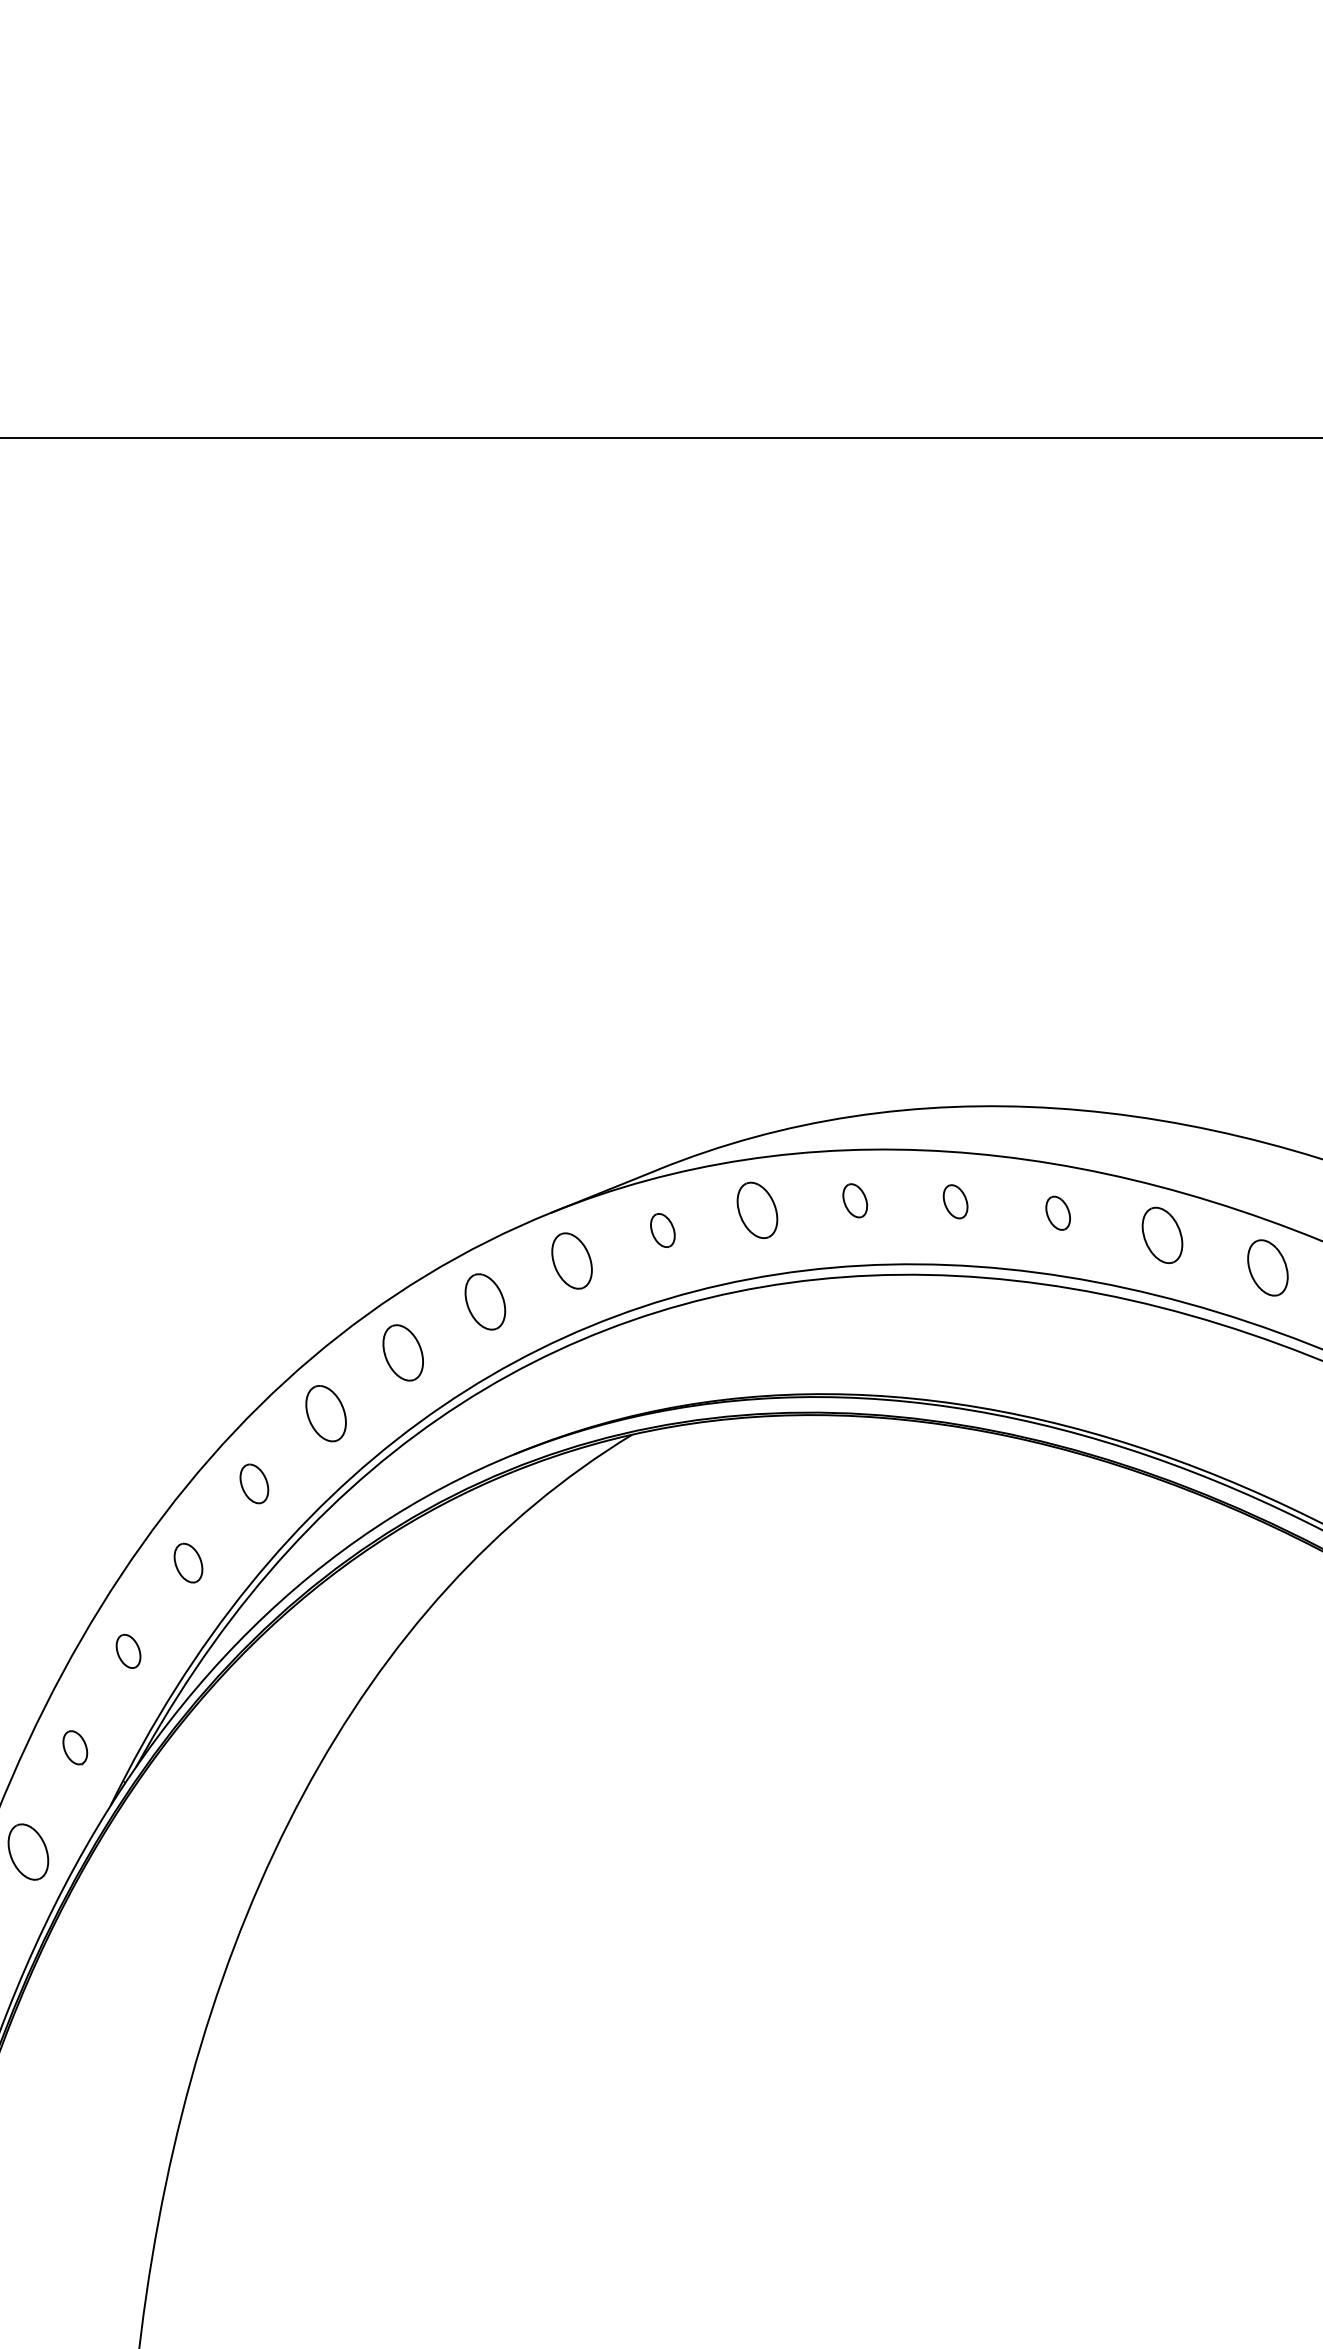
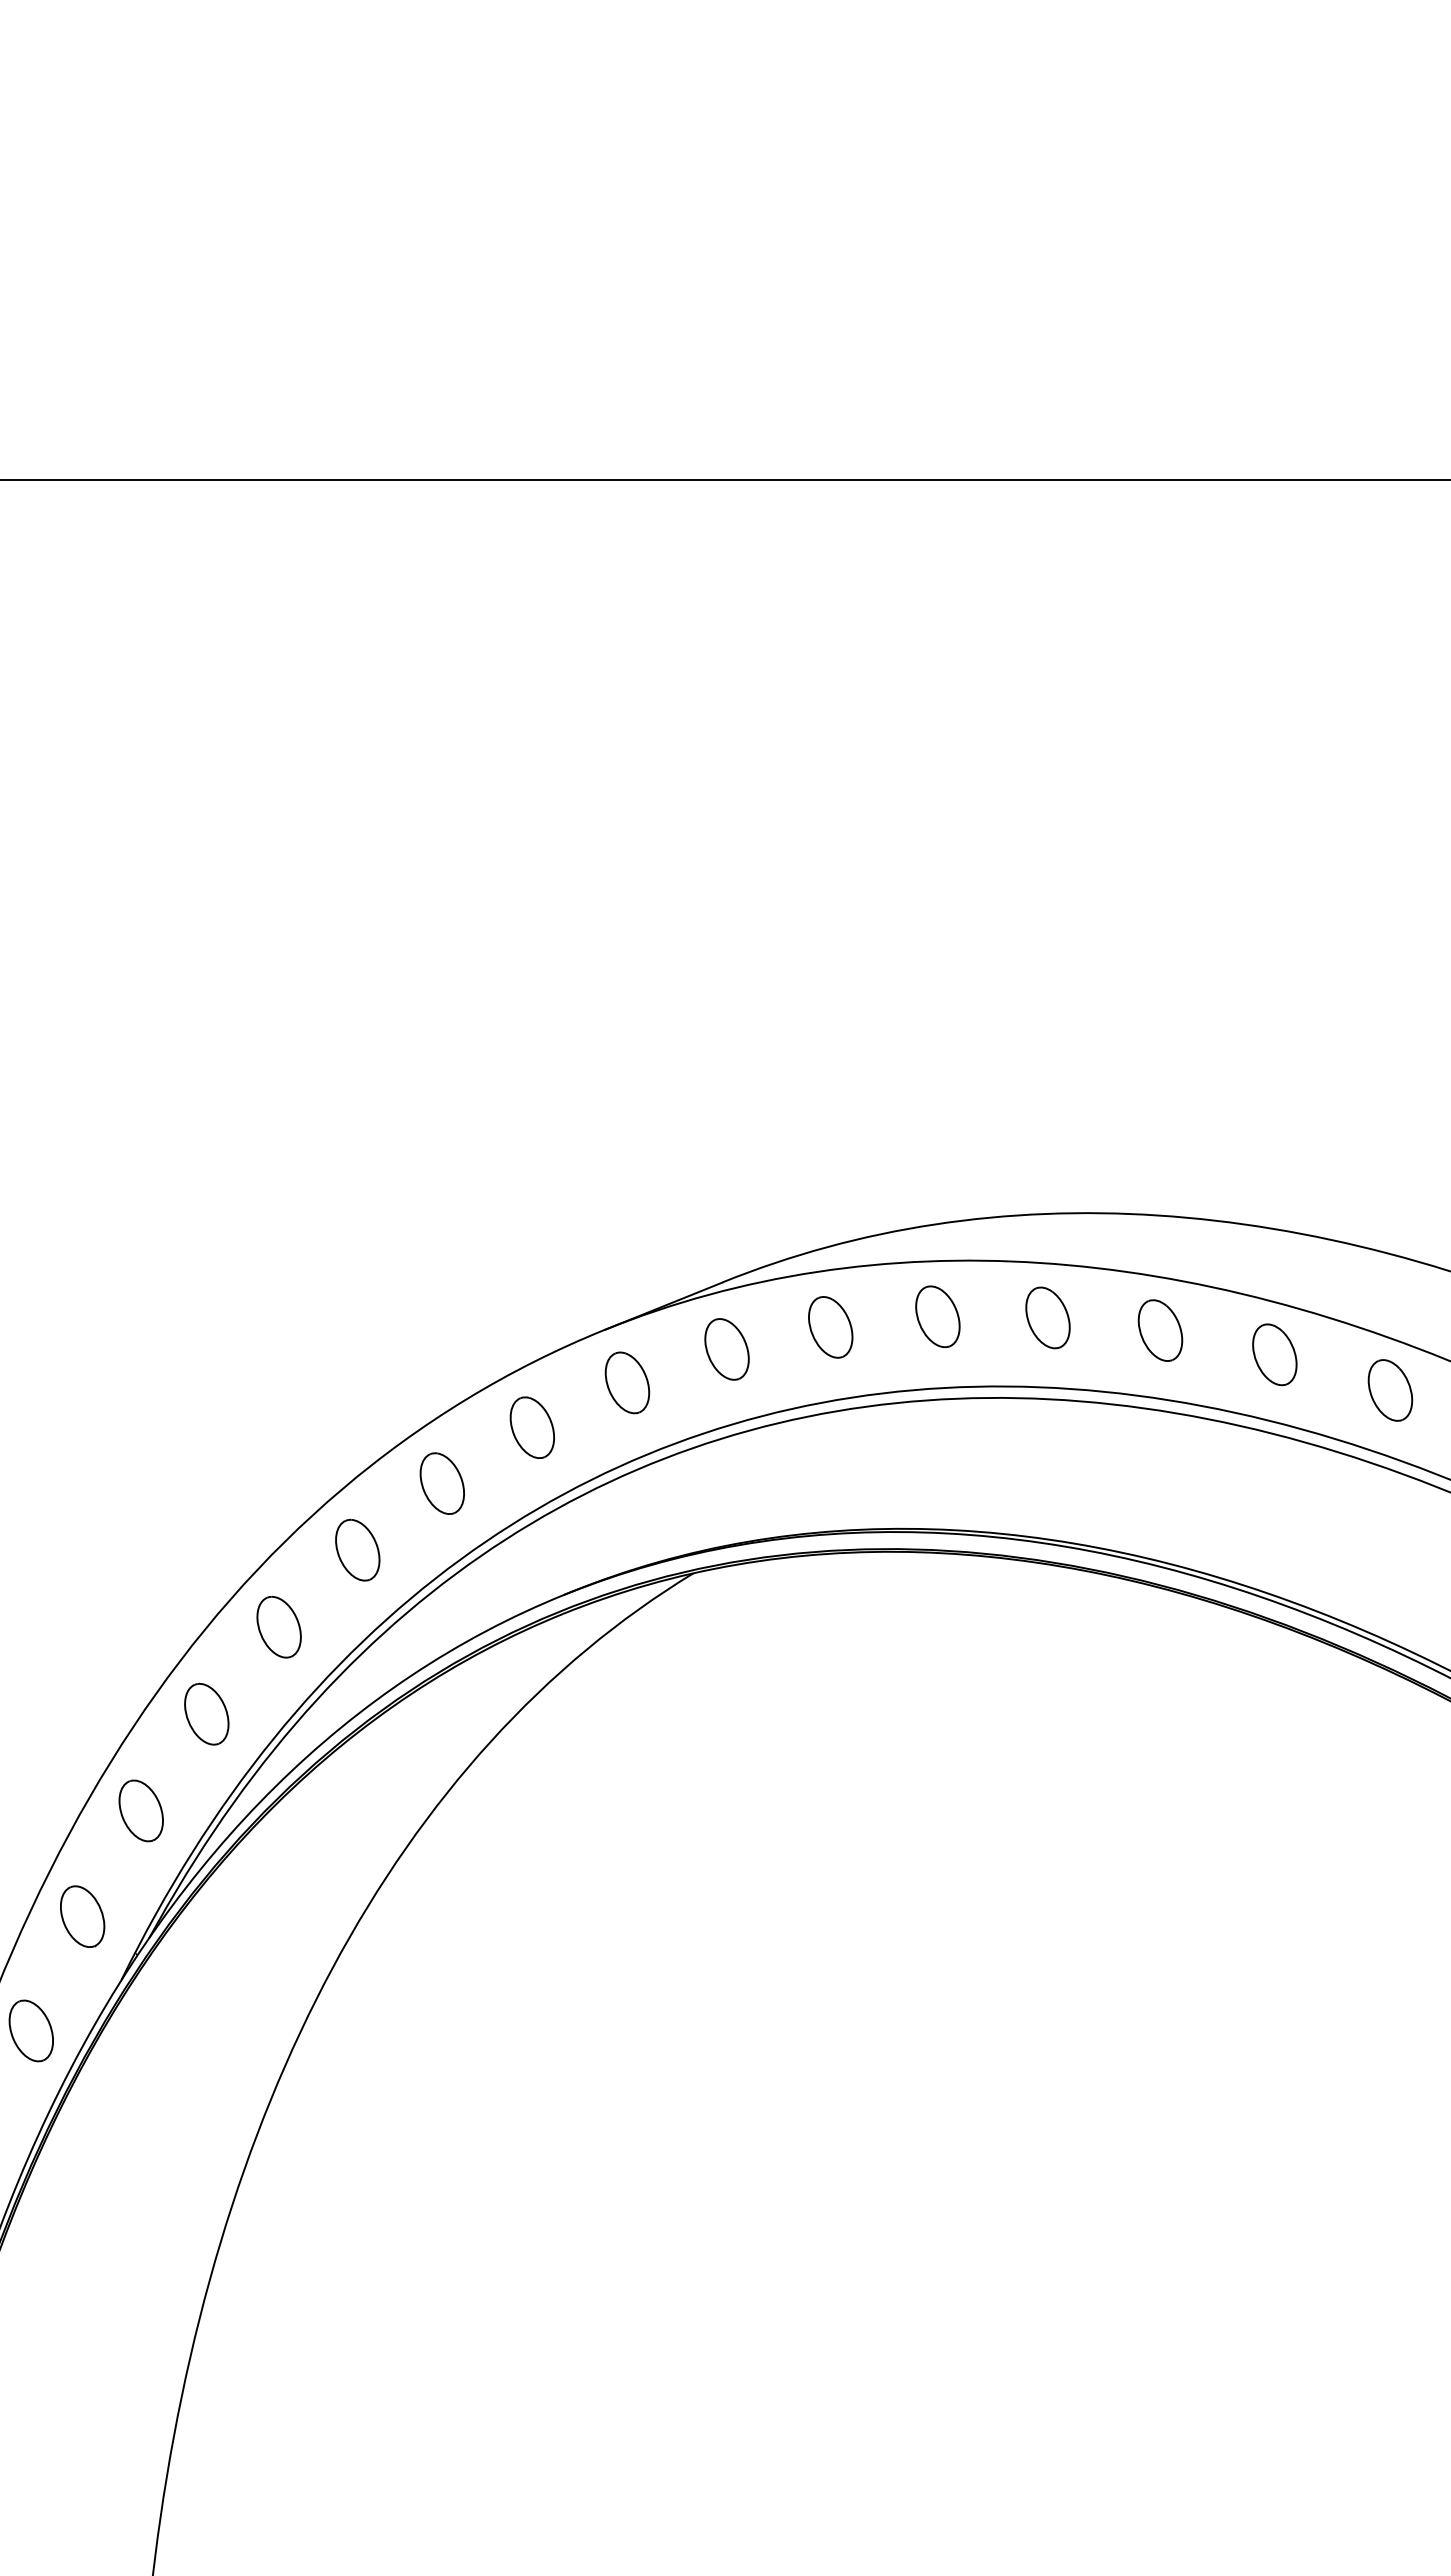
part: (854, 1200) -> (937, 1316), size x1.67
part: (955, 1201) -> (1047, 1317), size x1.67
part: (1058, 1213) -> (1160, 1330), size x1.67
part: (662, 1230) -> (726, 1349), size x1.67
part: (253, 1484) -> (278, 1627), size x1.43
part: (188, 1562) -> (206, 1713), size x1.43
part: (127, 1651) -> (140, 1810), size x1.67
part: (75, 1747) -> (82, 1916), size x1.67

